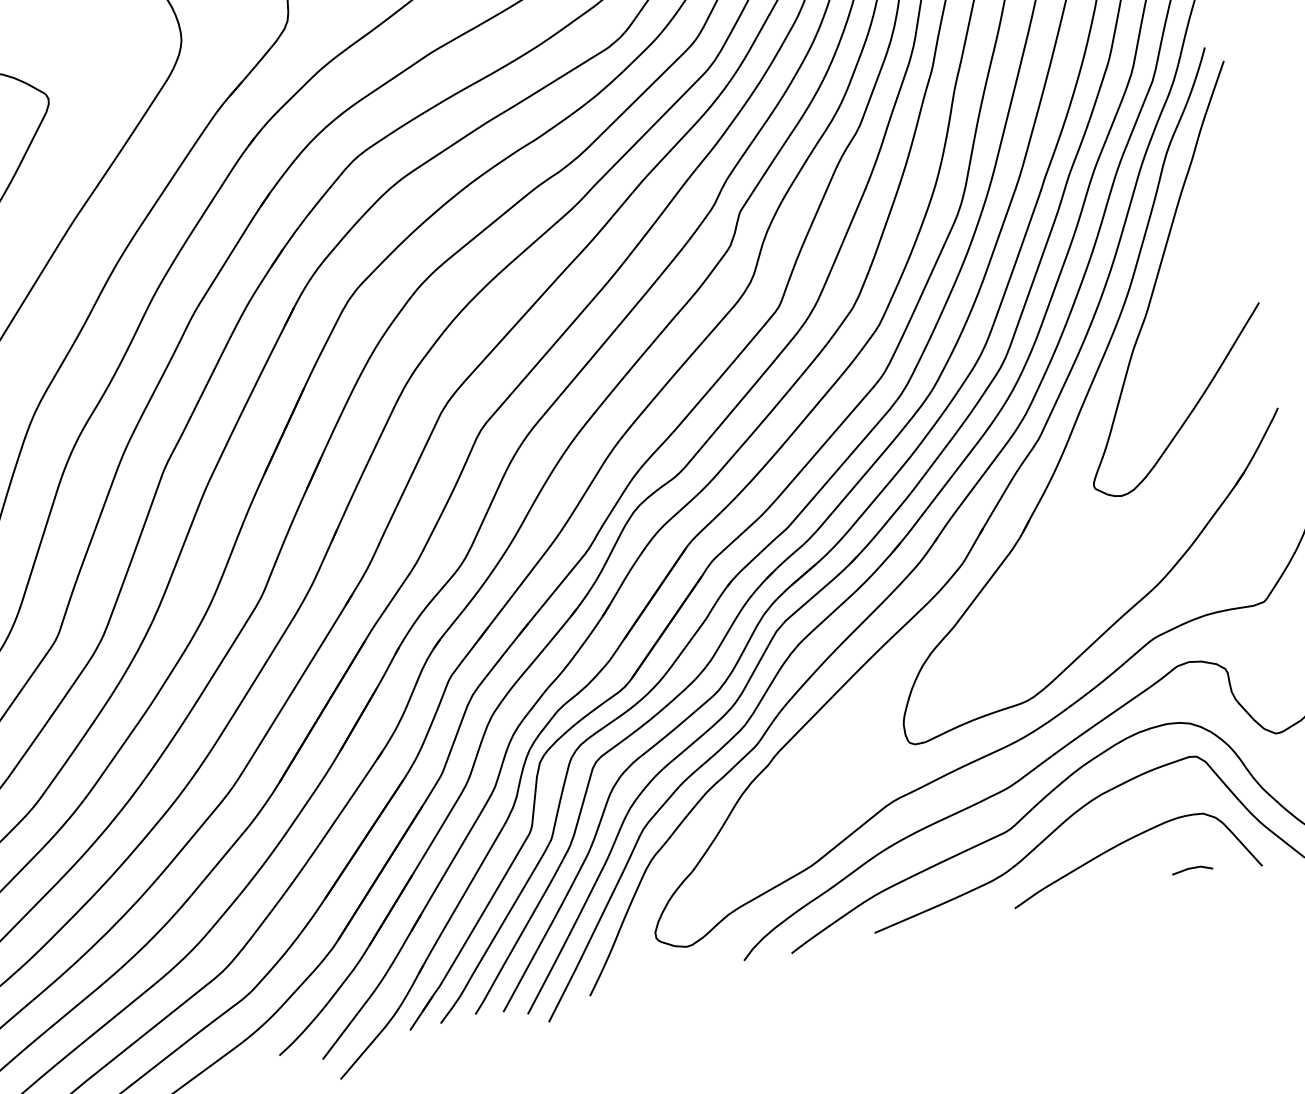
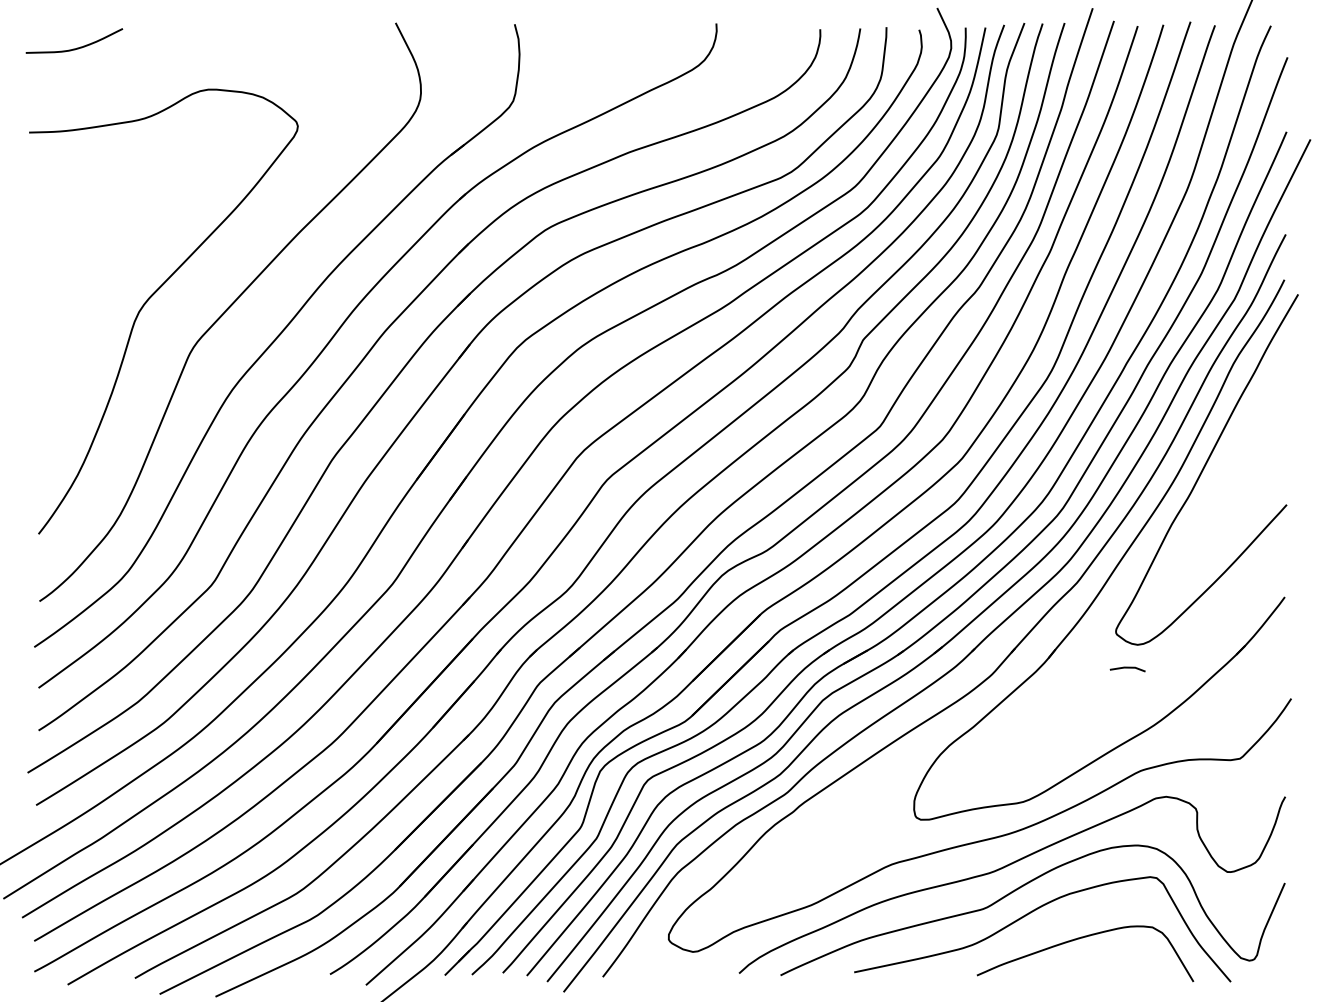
line: (1191, 869) -> (1127, 668), moved

